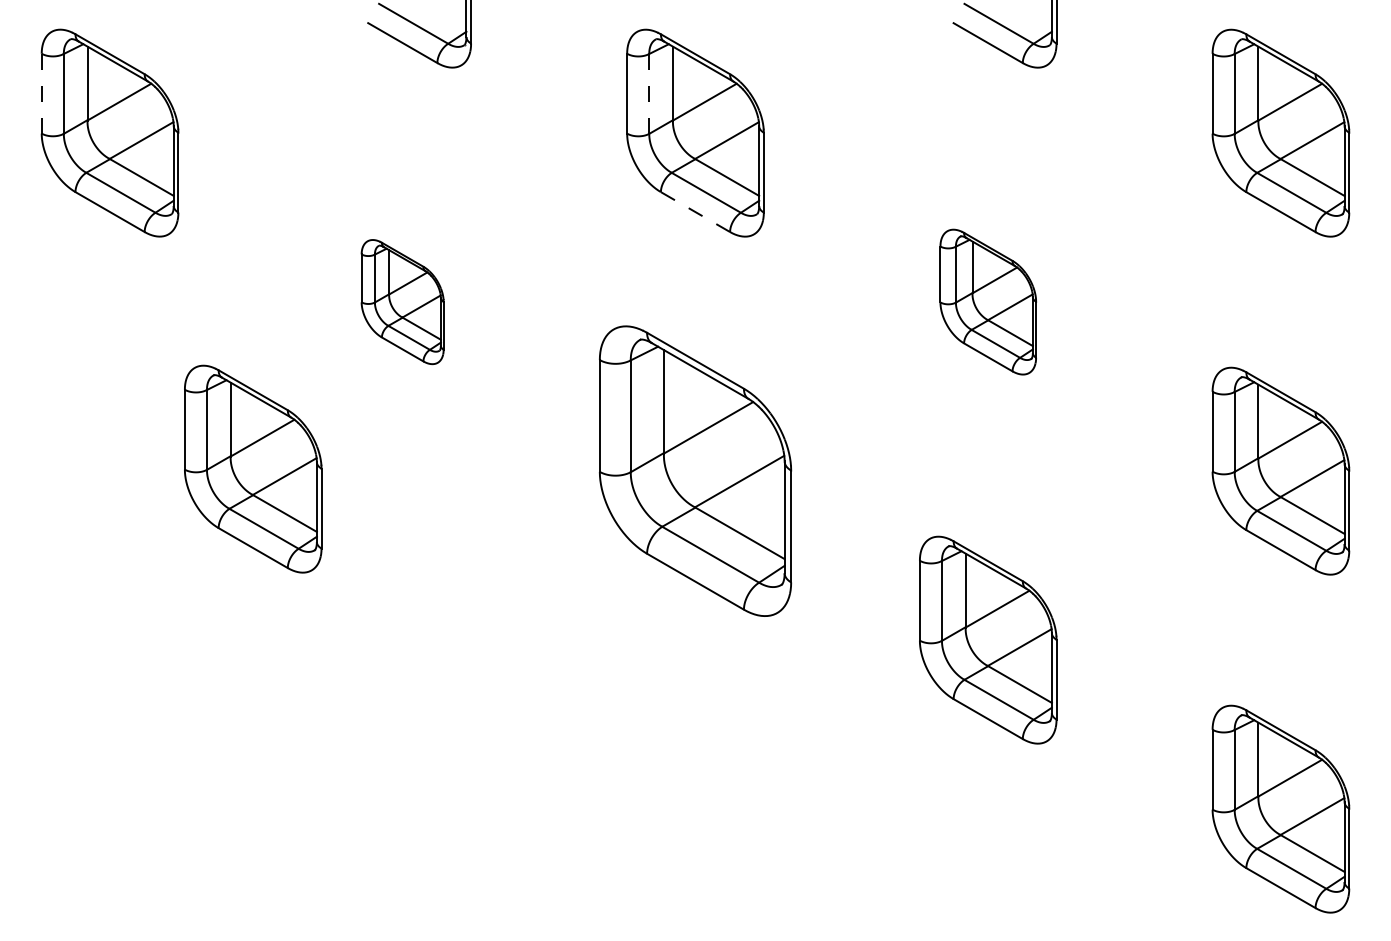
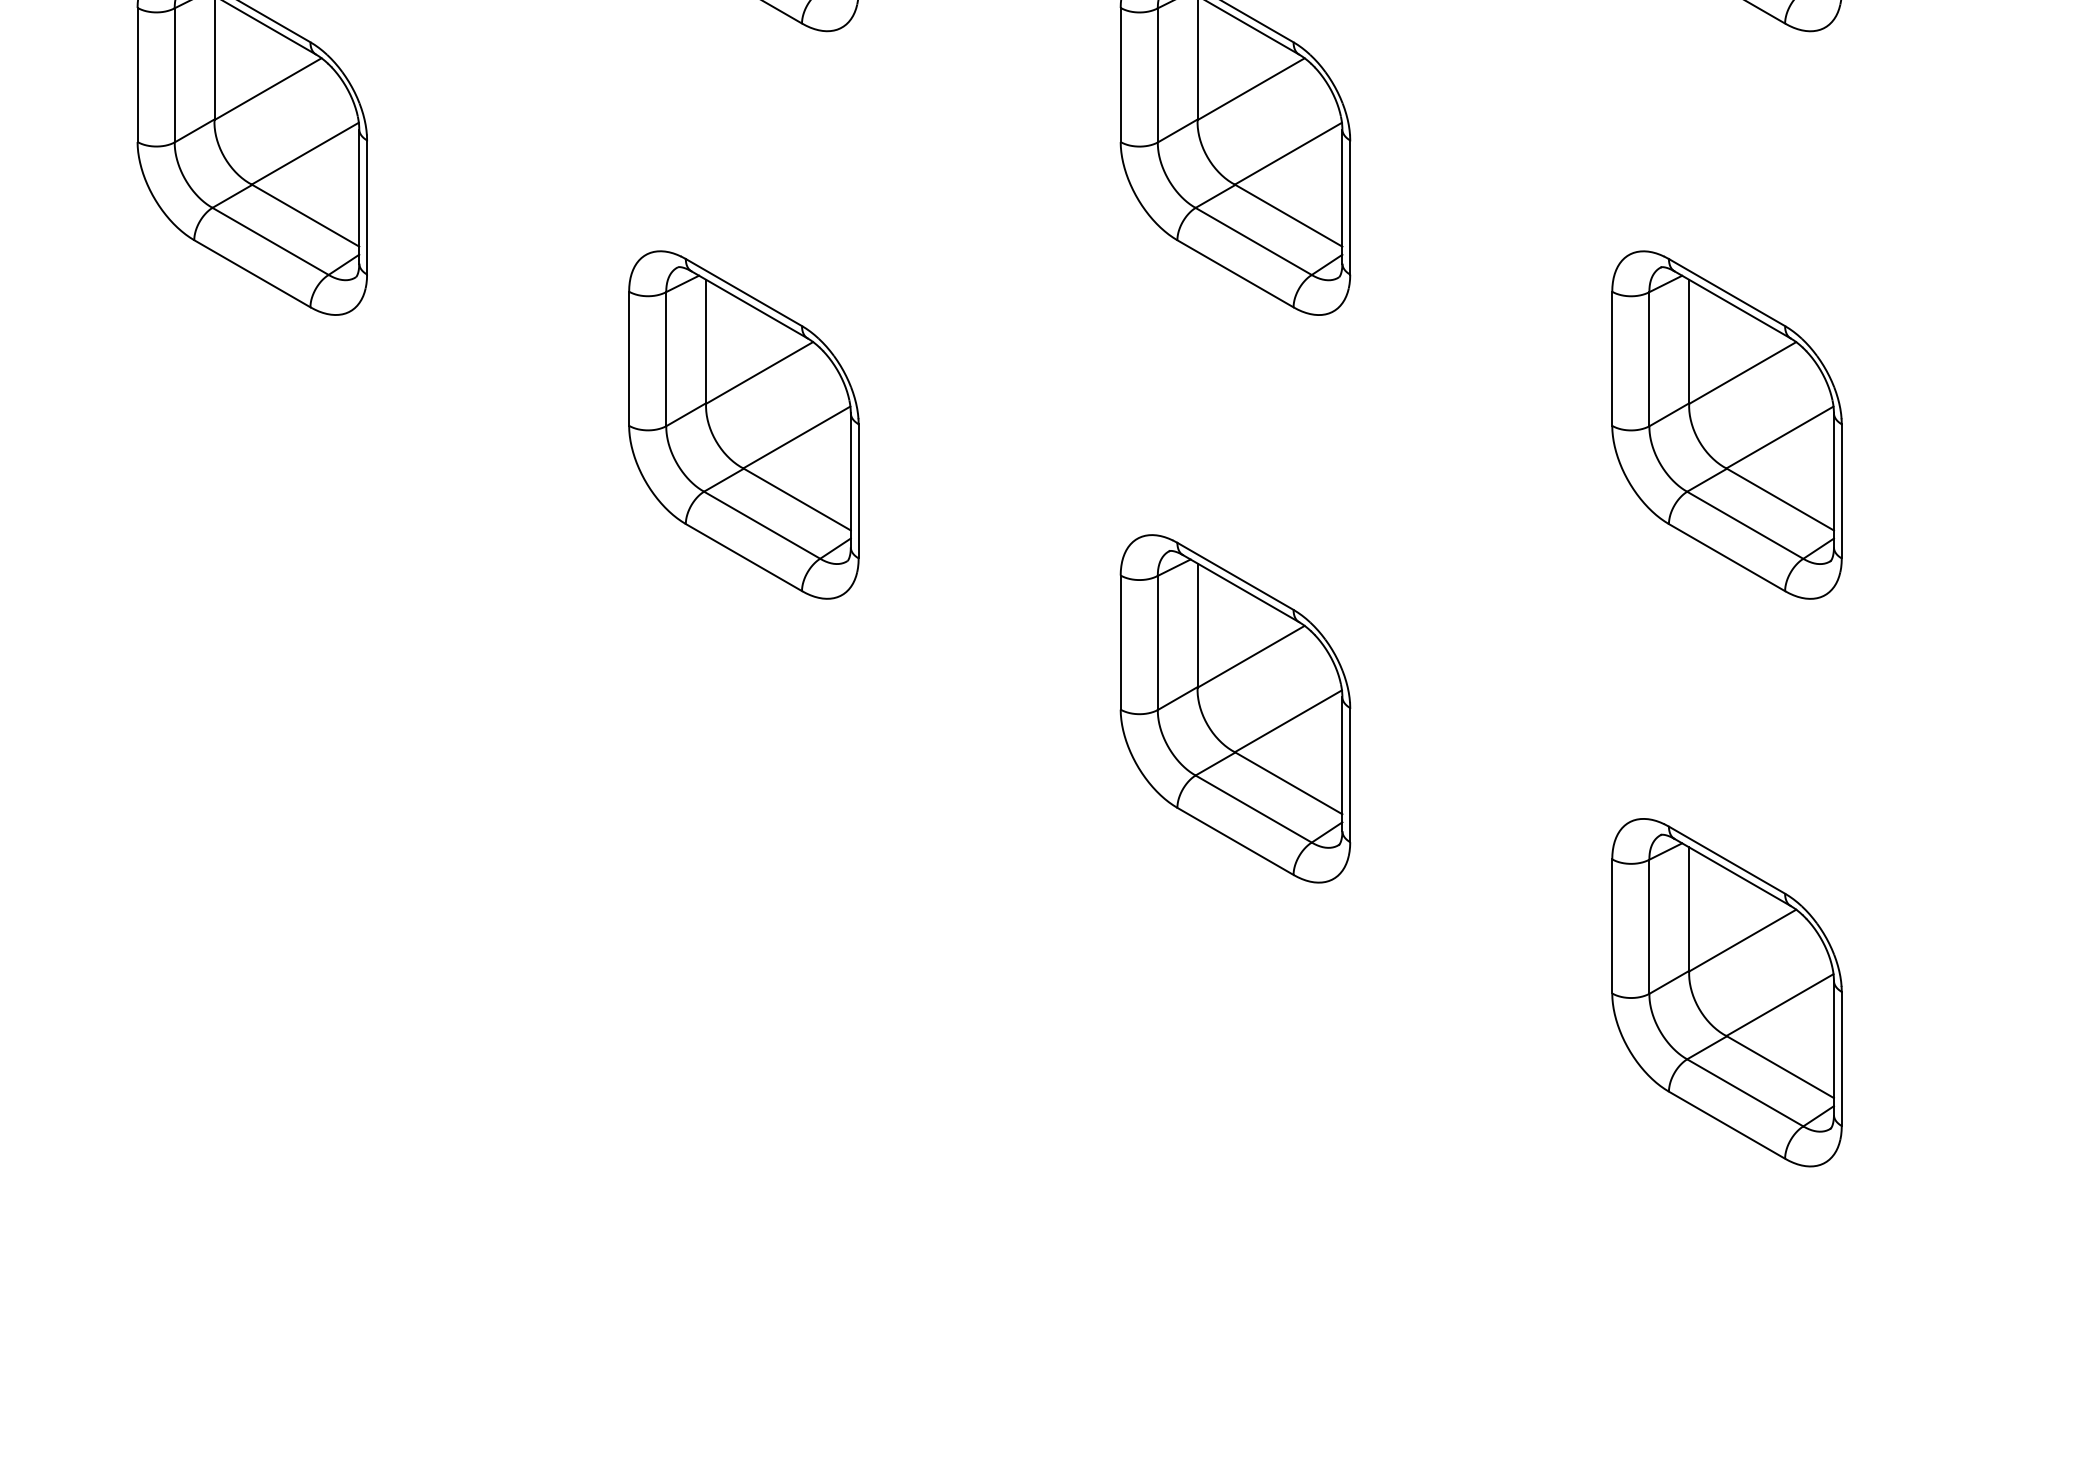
line: (41, 93) -> (137, 74), dashed -> solid
line: (649, 93) -> (1158, 74), dashed -> solid
line: (695, 212) -> (1235, 274), dashed -> solid
part: (402, 301) -> (743, 423), size x1.67
part: (988, 301) -> (1727, 423), size x1.43
part: (253, 468) -> (493, 704), removed
part: (695, 470) -> (1235, 707), size x0.71

